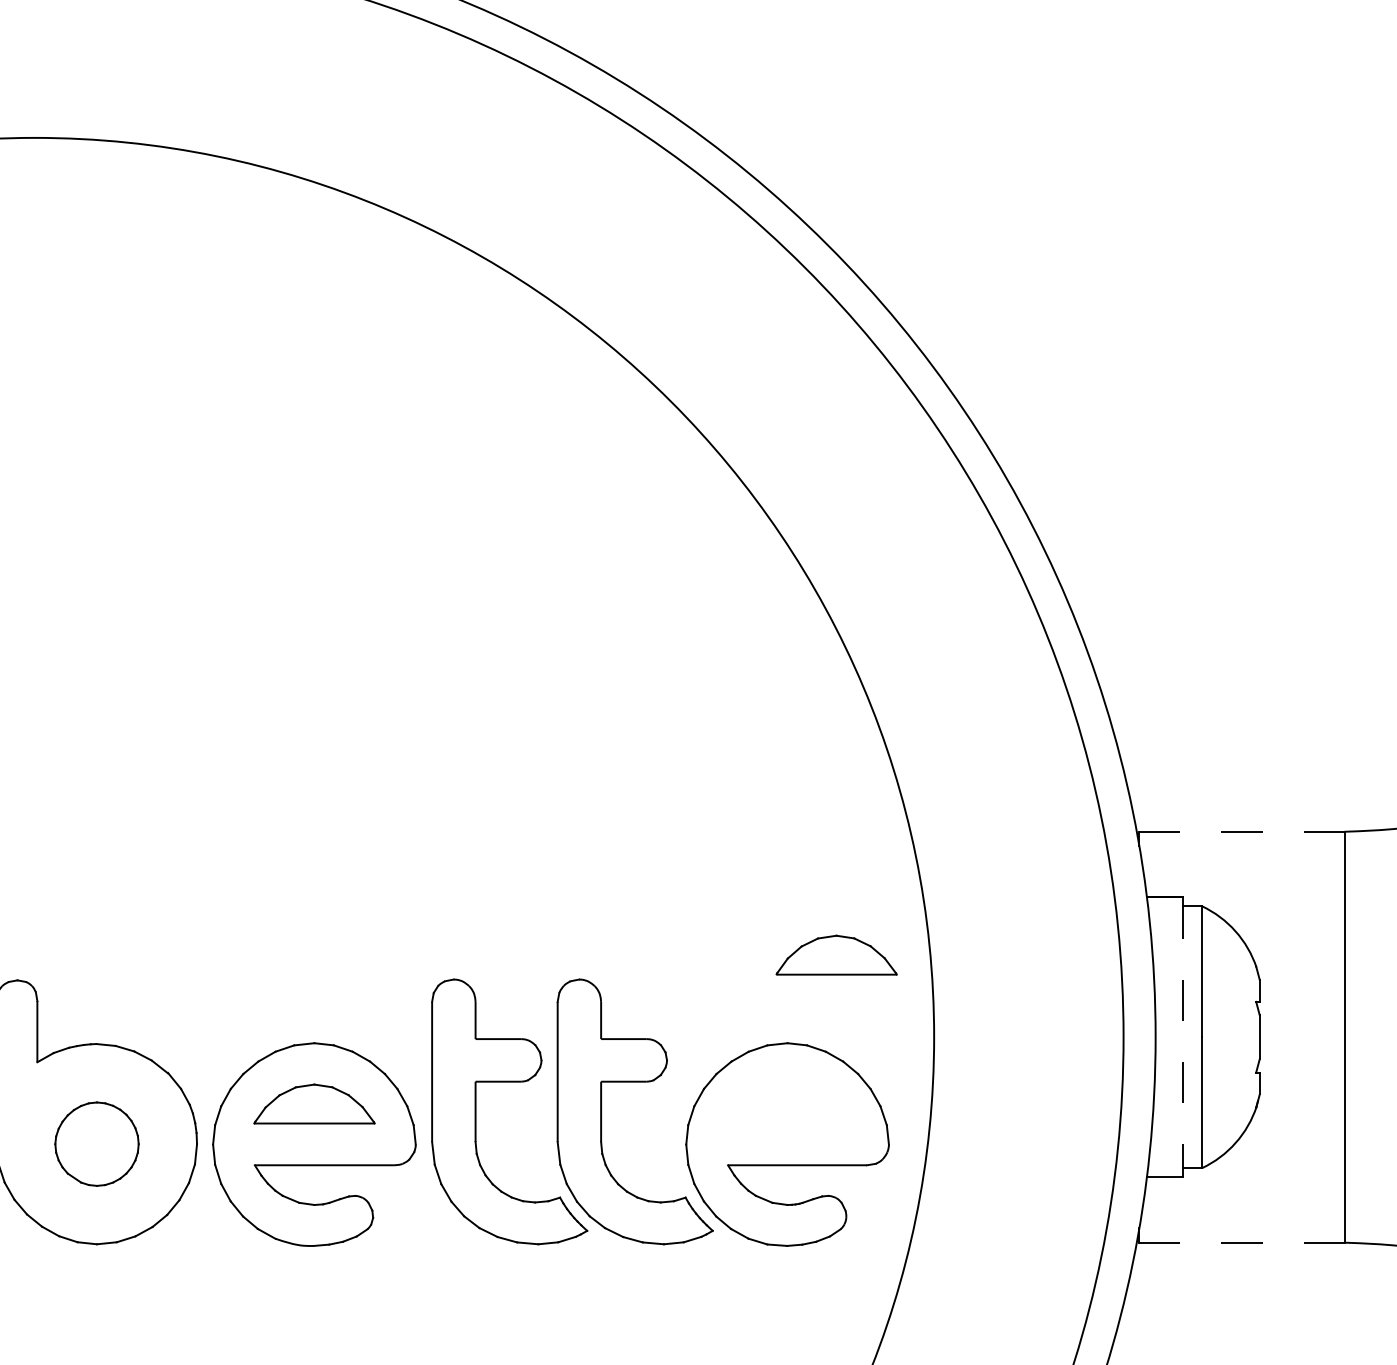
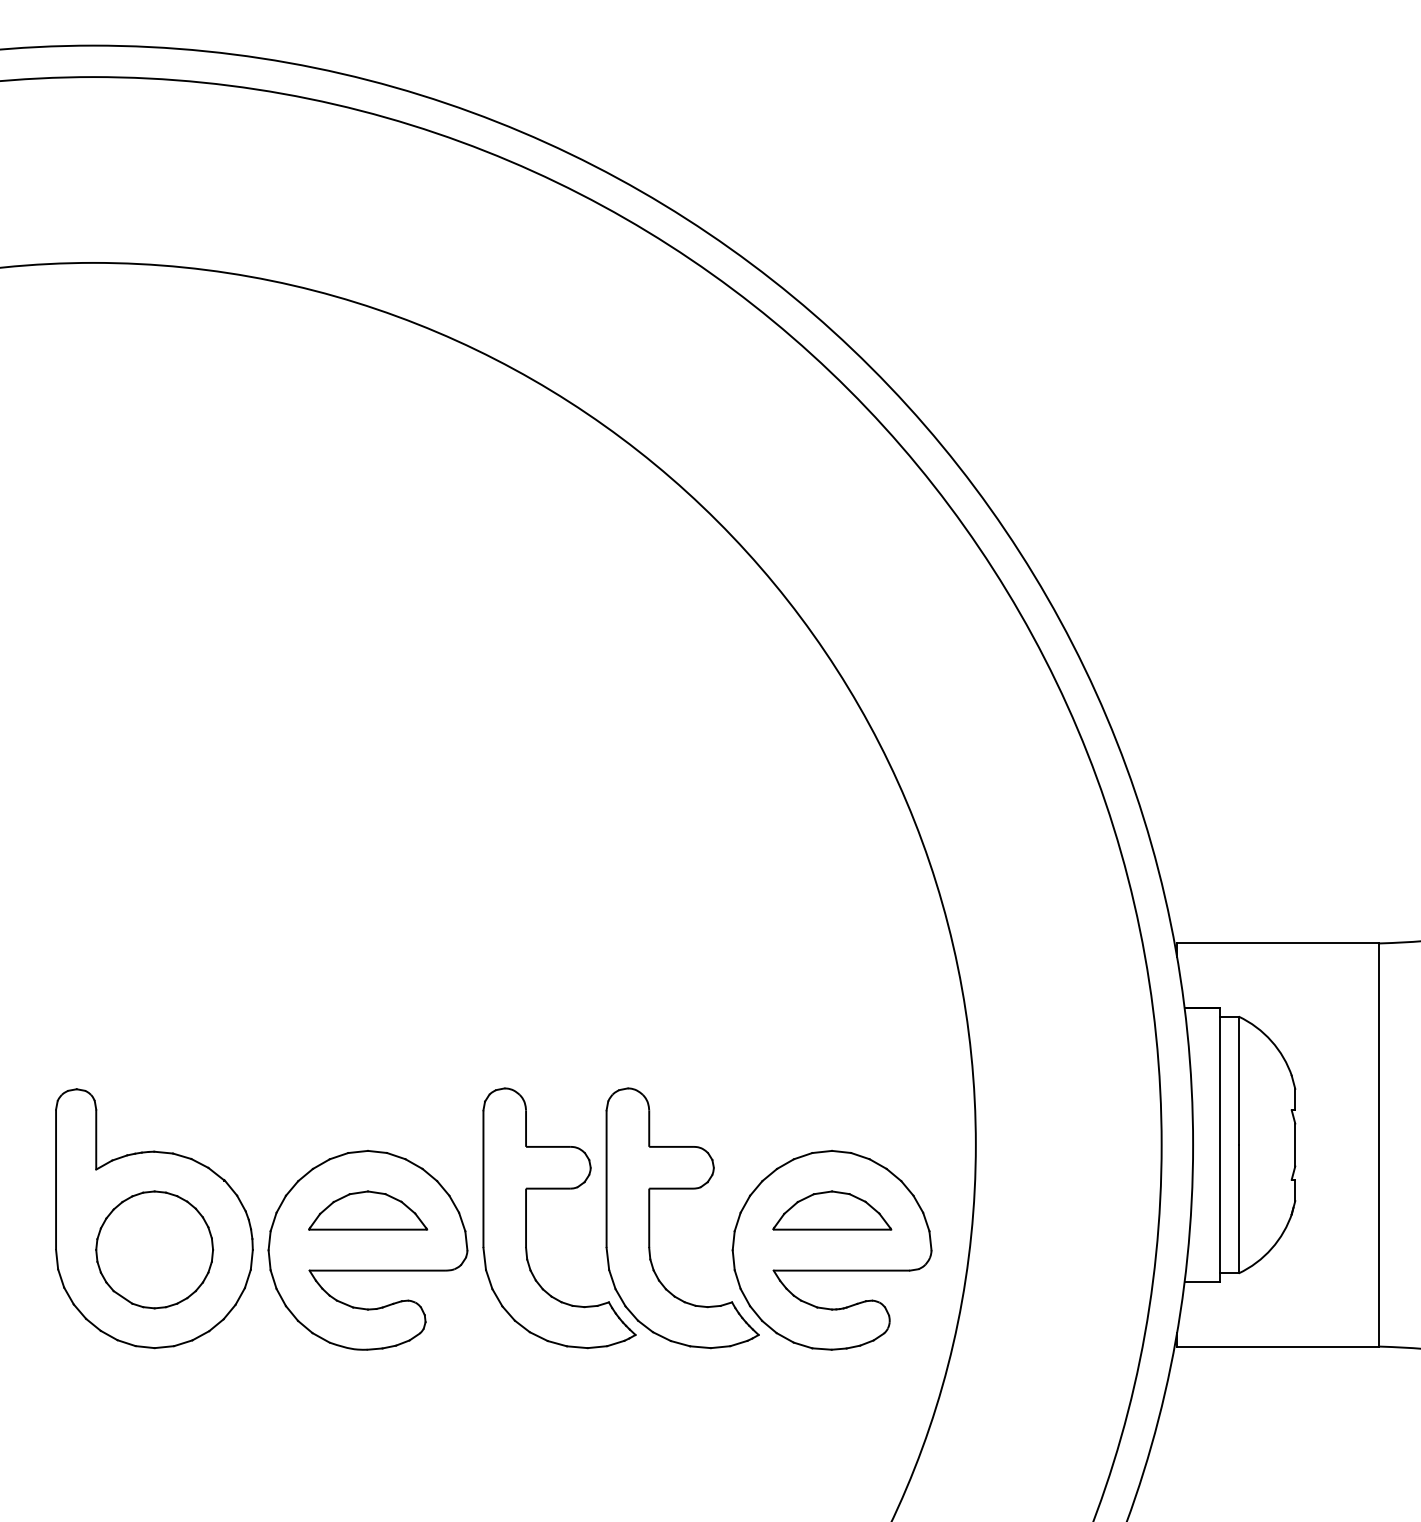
line: (1241, 831) -> (1277, 943), dashed -> solid
part: (836, 955) -> (832, 1210), moved
line: (1182, 1037) -> (1219, 1145), dashed -> solid
part: (96, 1143) -> (154, 1249), size x1.43
line: (1241, 1242) -> (1277, 1346), dashed -> solid

